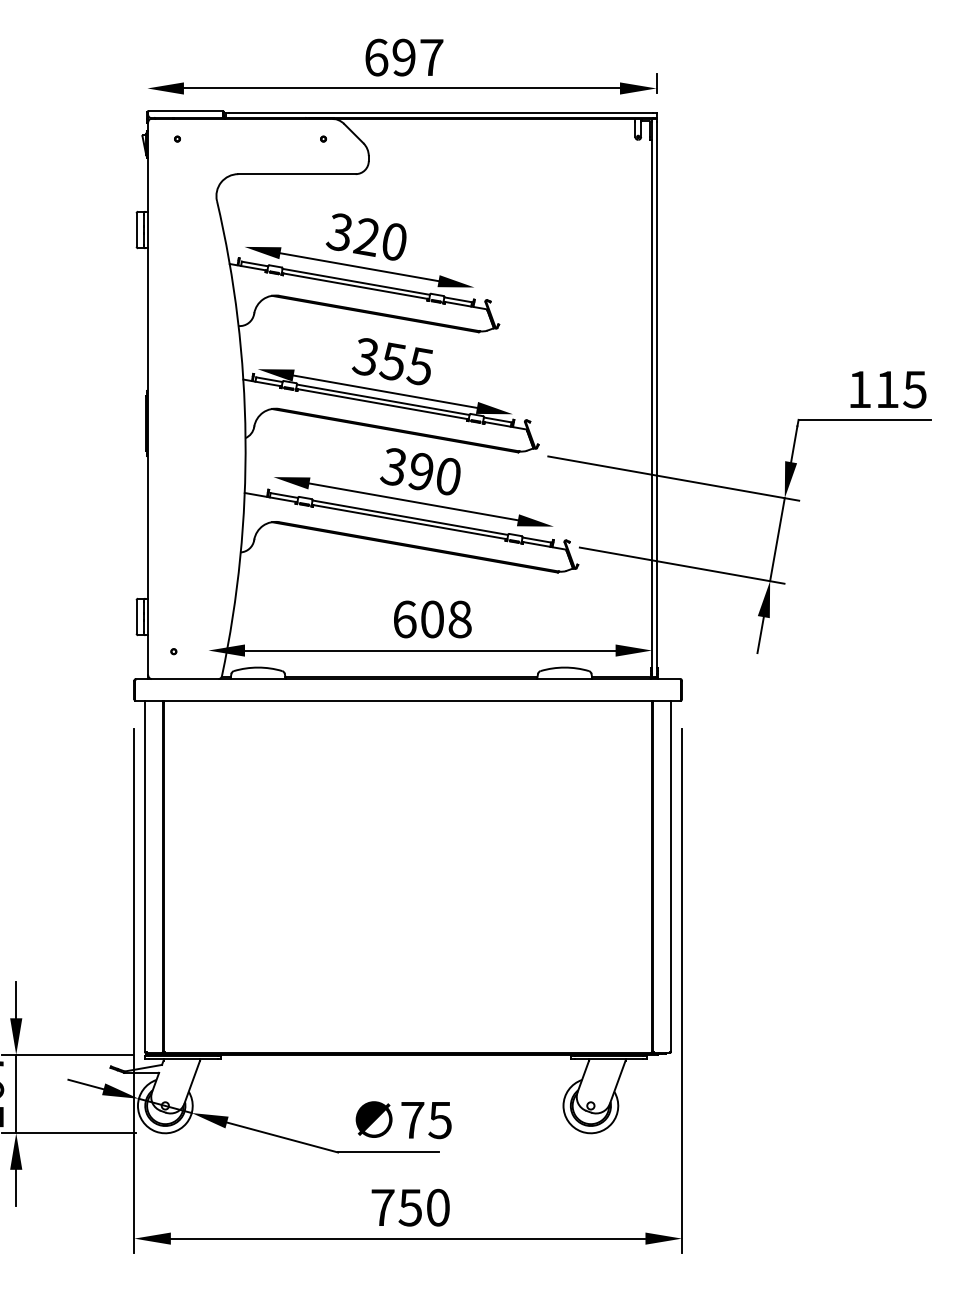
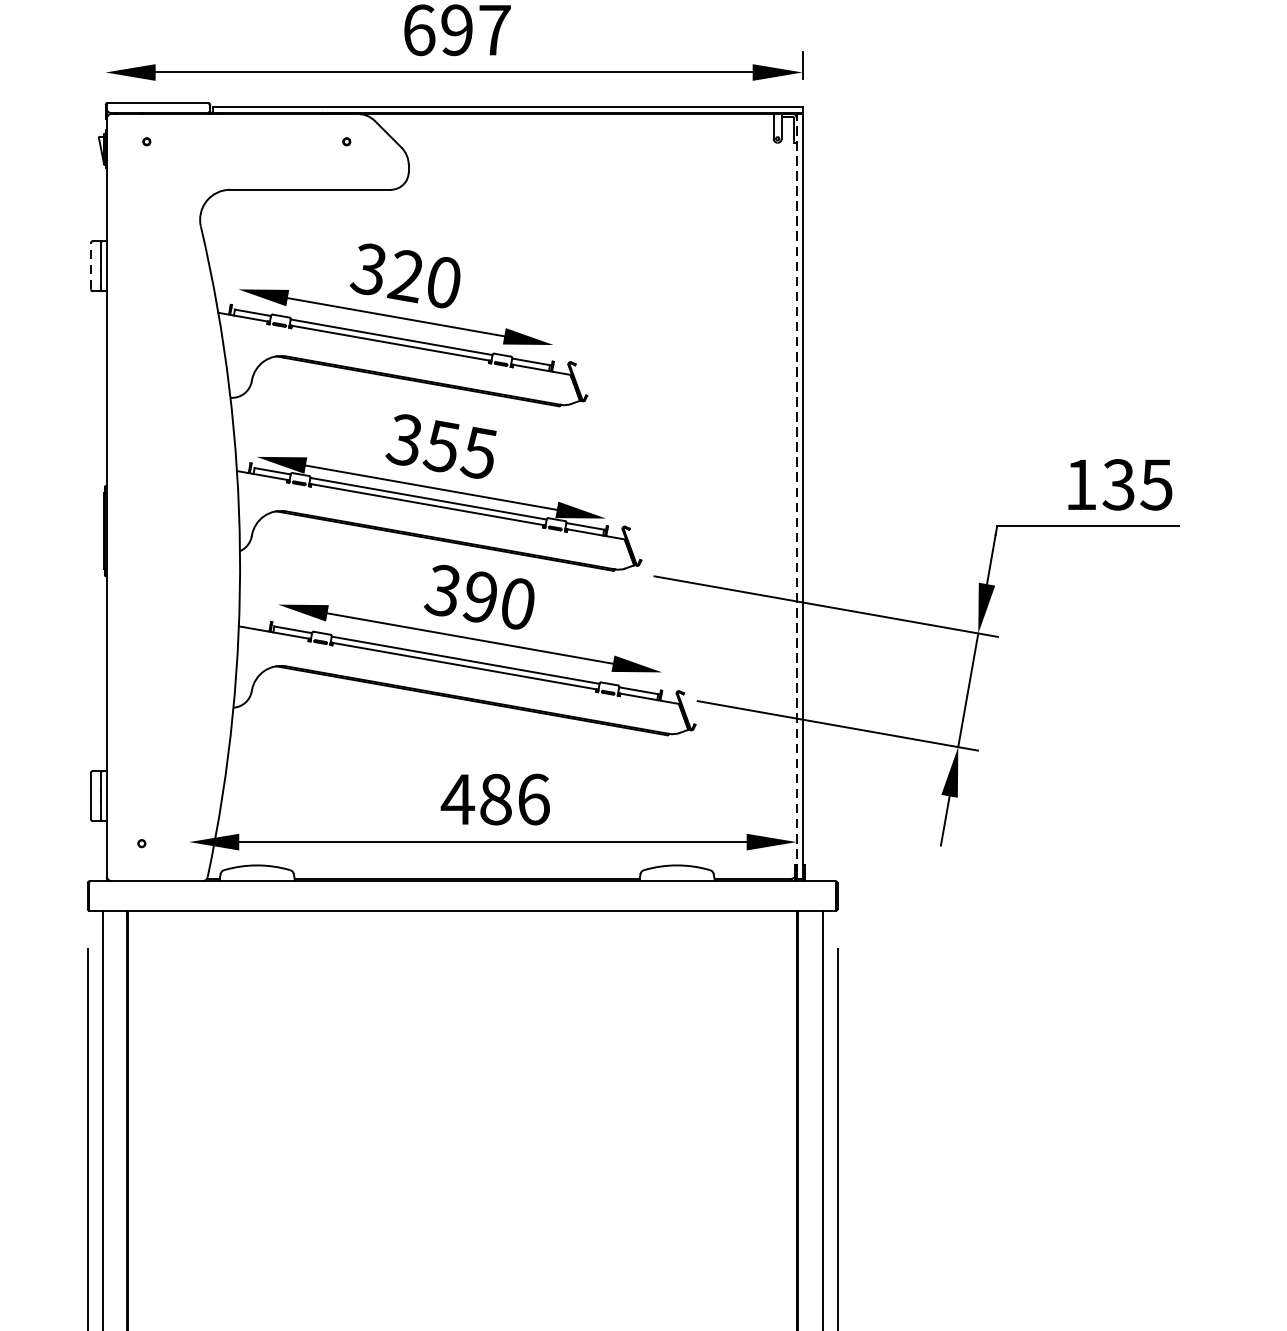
line: (136, 230) -> (90, 266), solid -> dashed
text: (886, 389) -> (1117, 484), 115 -> 135
line: (652, 397) -> (797, 495), solid -> dashed
text: (431, 619) -> (494, 799), 608 -> 486

